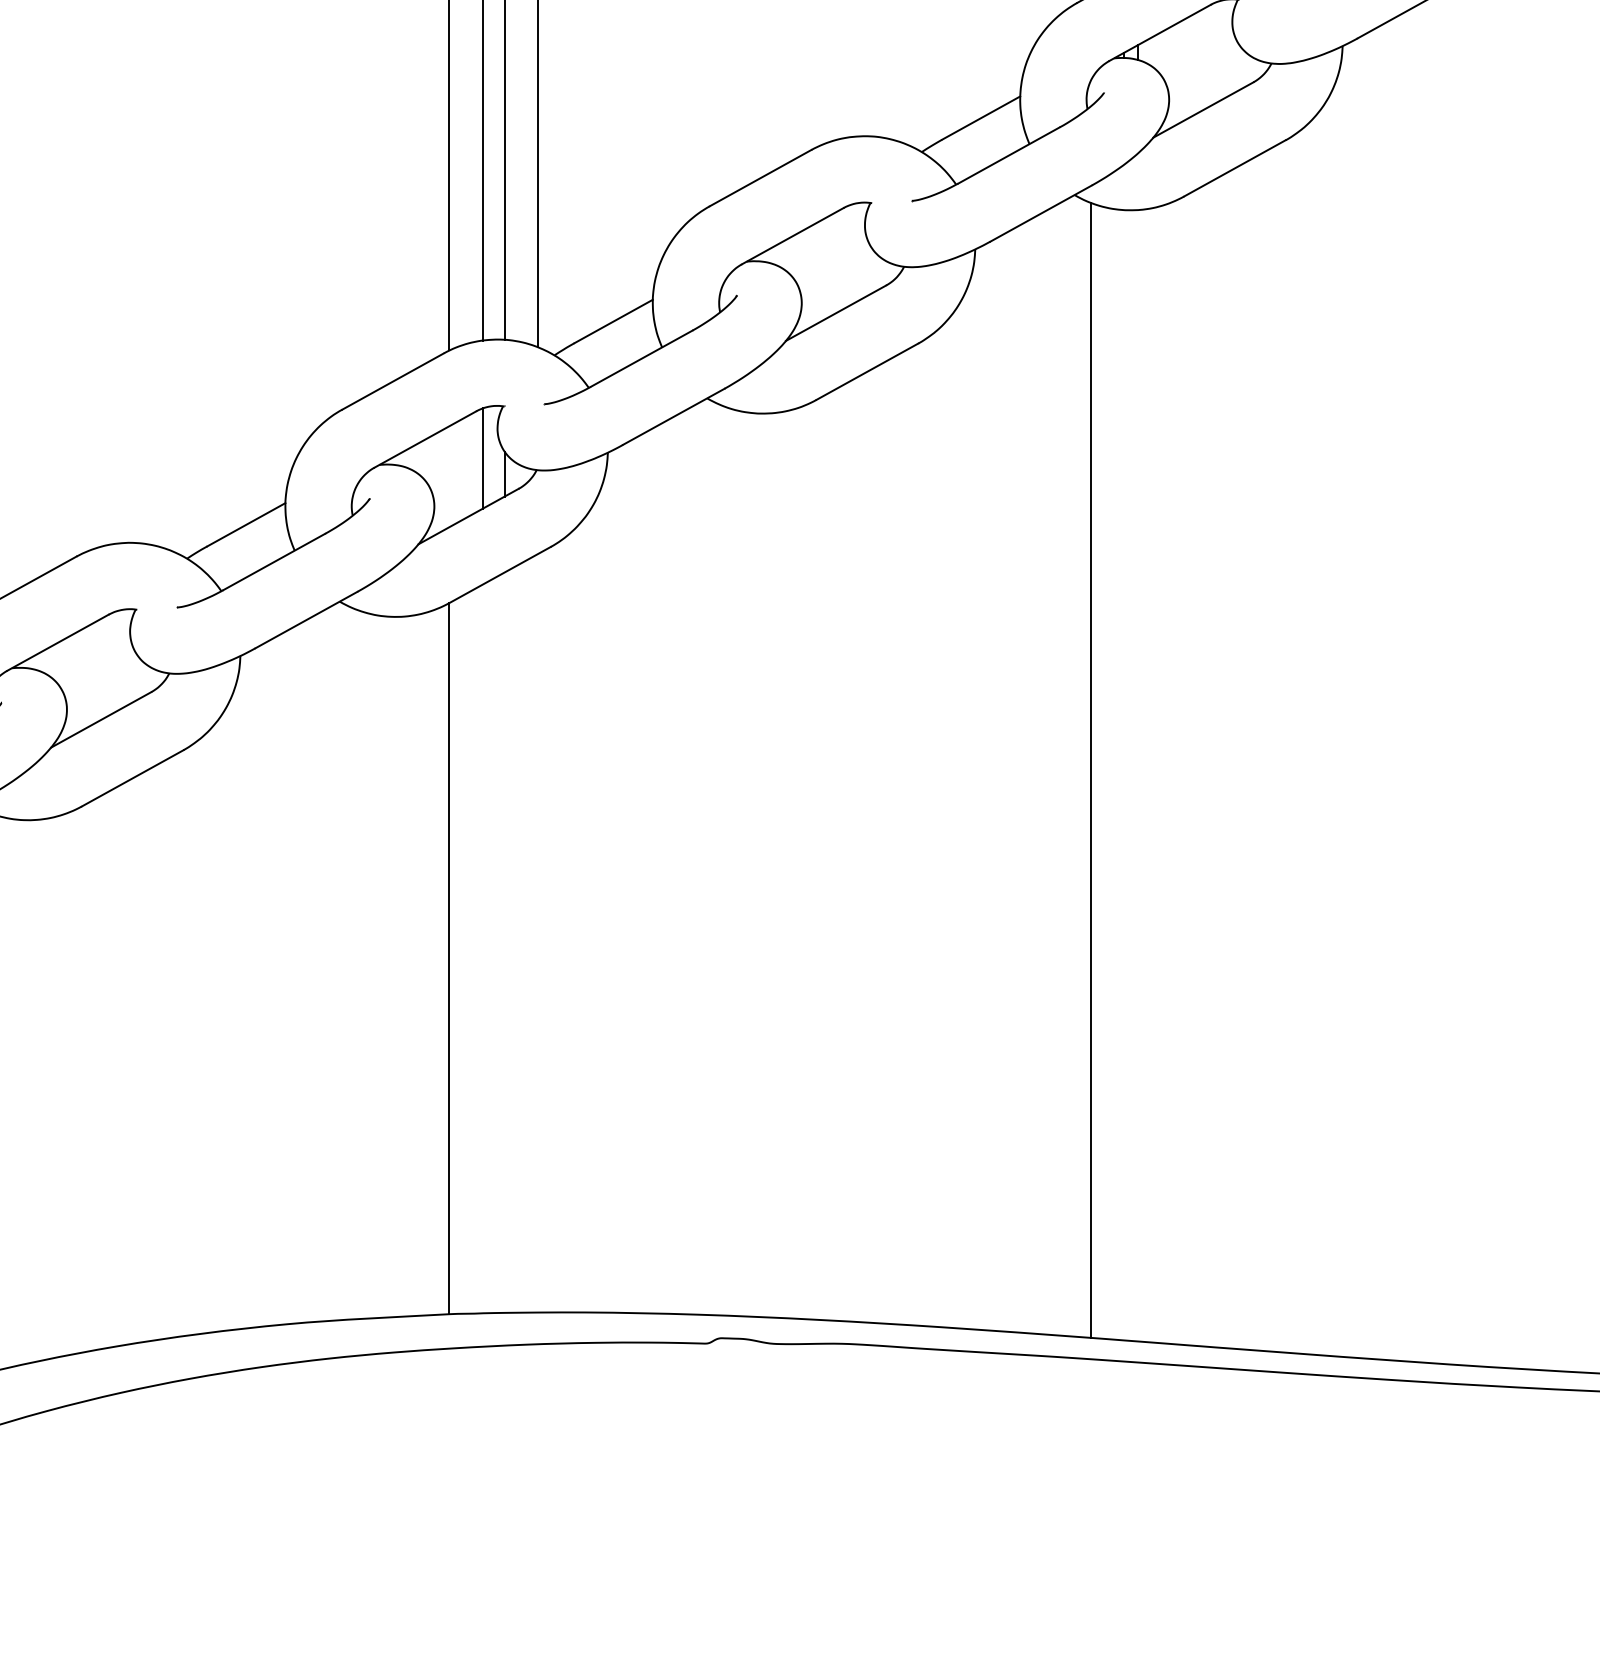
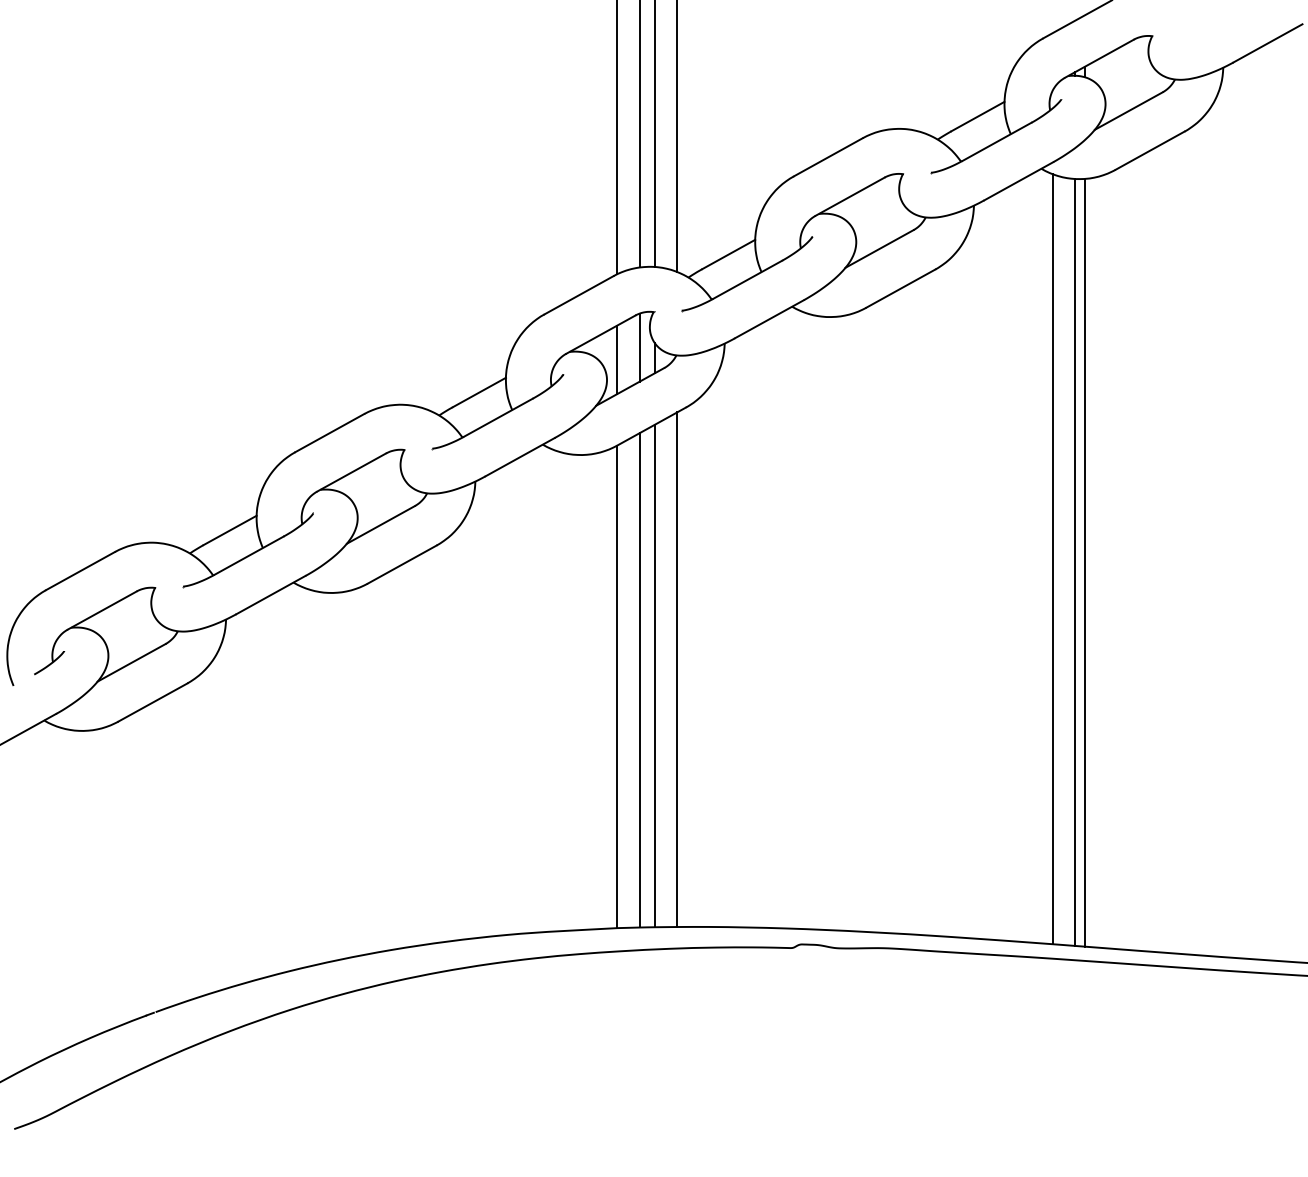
line: (449, 476) -> (617, 359), added
line: (1124, 773) -> (1075, 561), added
line: (1138, 775) -> (1084, 562), added
line: (538, 933) -> (677, 669), added
line: (504, 941) -> (654, 675), added
line: (482, 949) -> (639, 680), added

